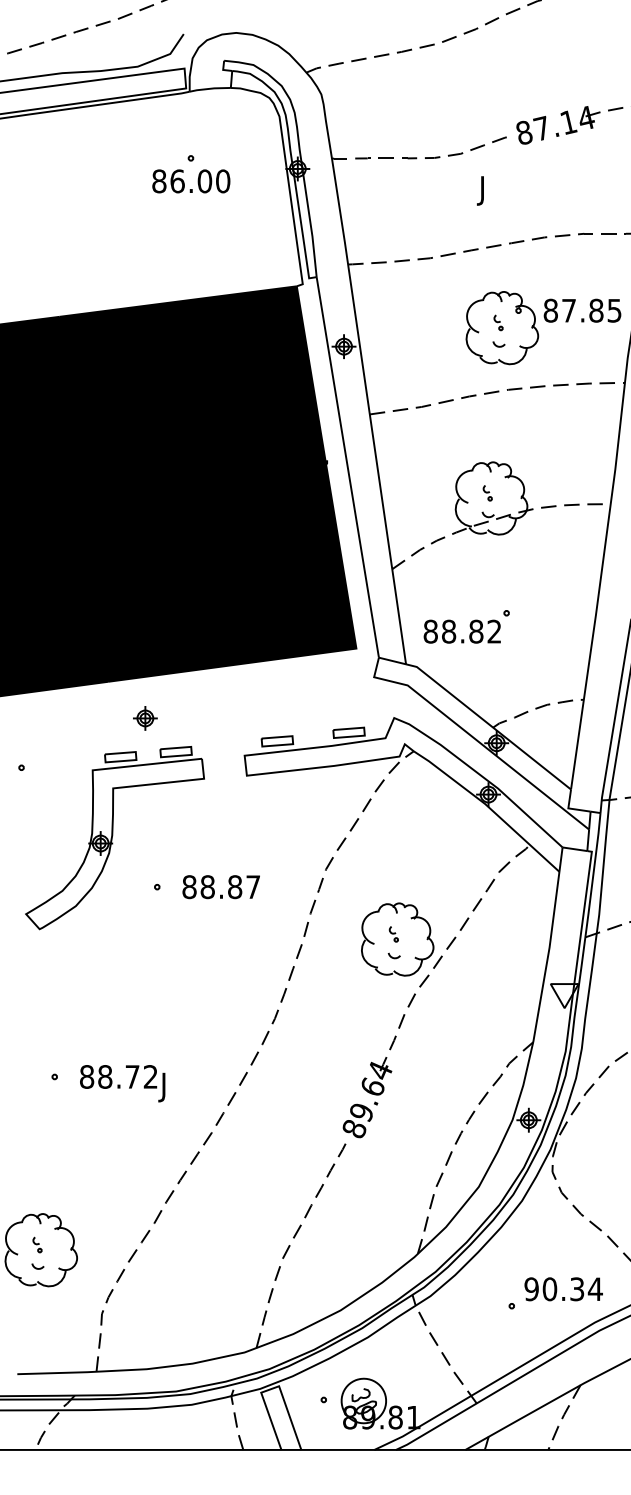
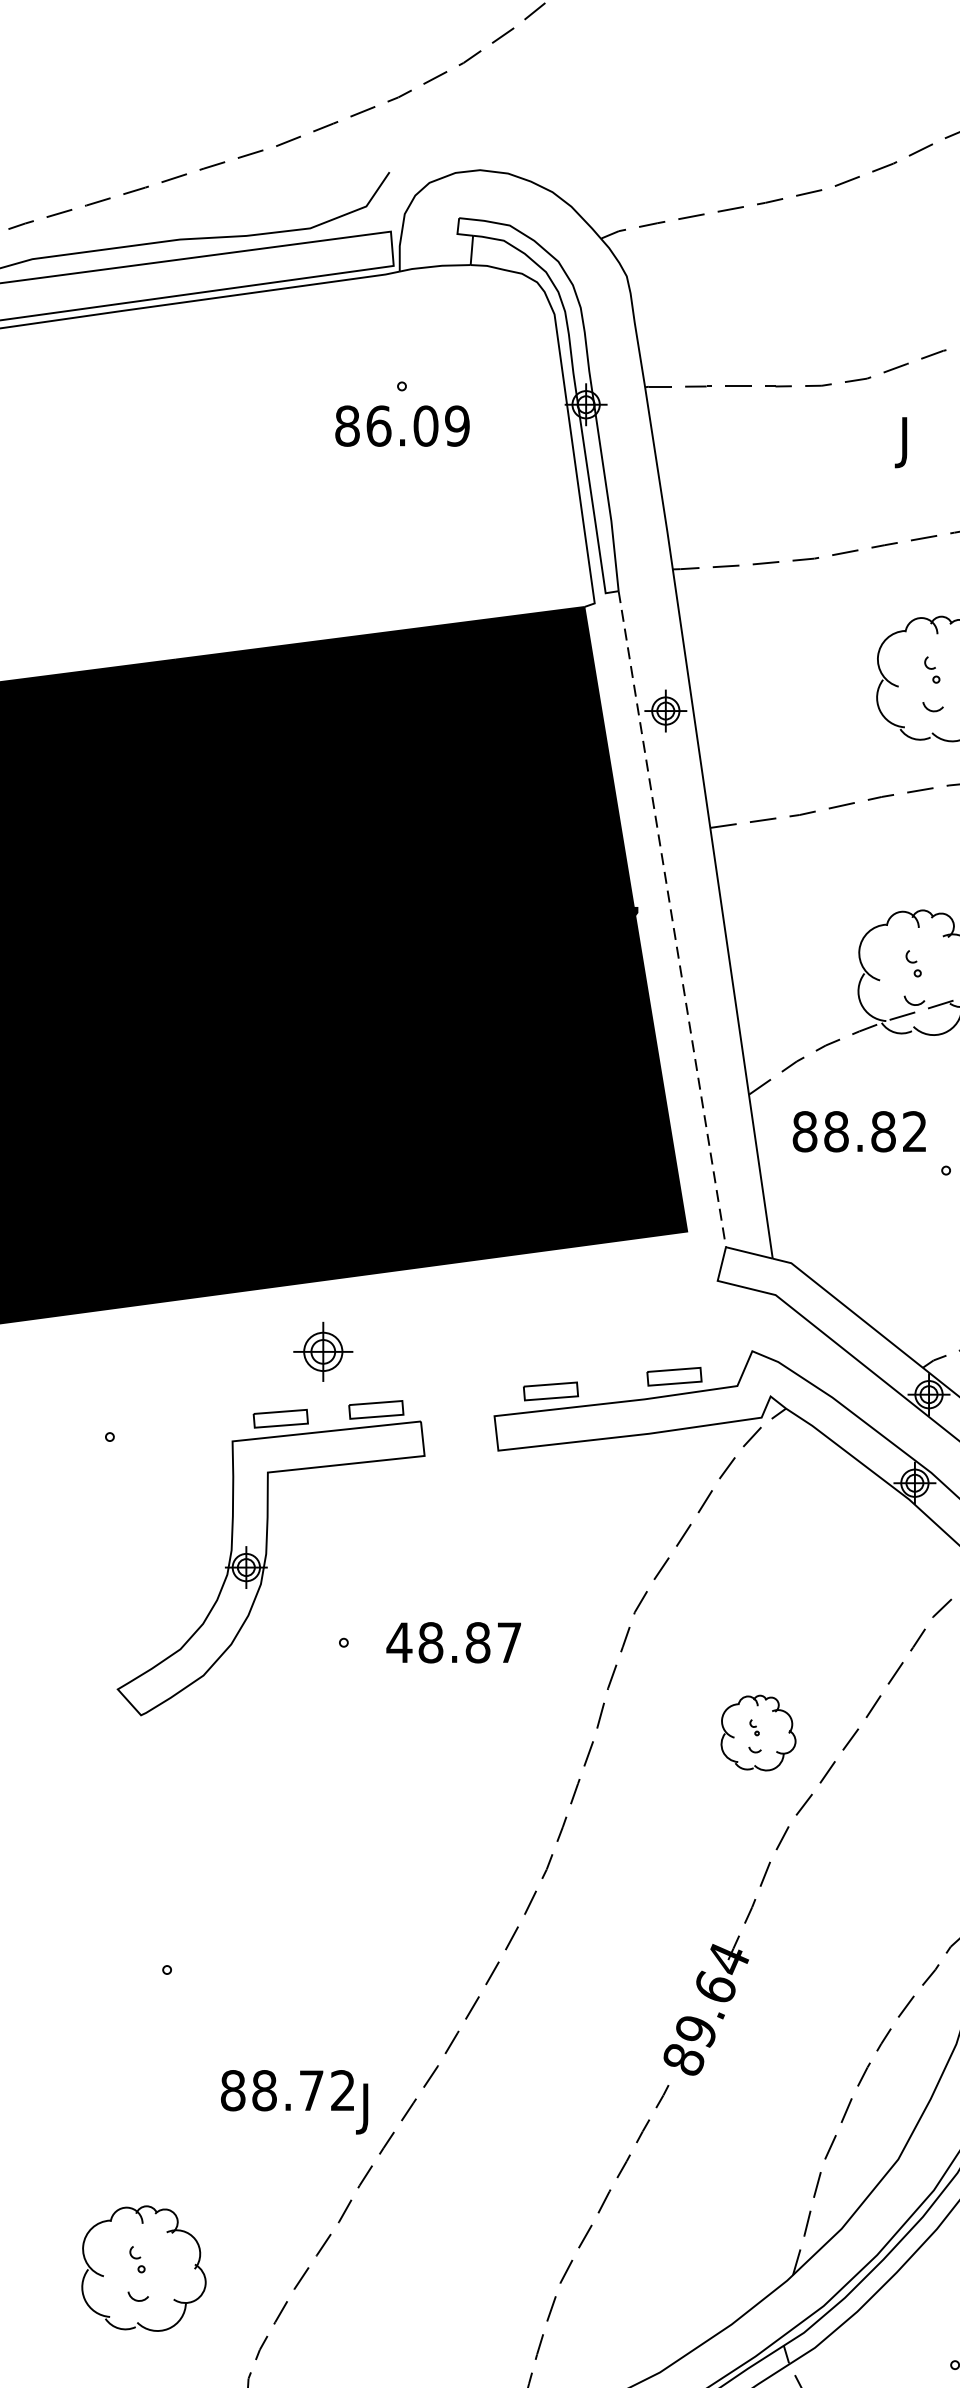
text: (223, 181) -> (458, 426), 86.00 -> 86.09
line: (347, 467) -> (671, 919), solid -> dashed
text: (461, 631) -> (857, 1131), moved
part: (145, 718) -> (323, 1352), size x1.4
text: (189, 887) -> (399, 1643), 88.87 -> 48.87
part: (397, 939) -> (757, 1733), size x0.6
text: (122, 1083) -> (294, 2101), moved

